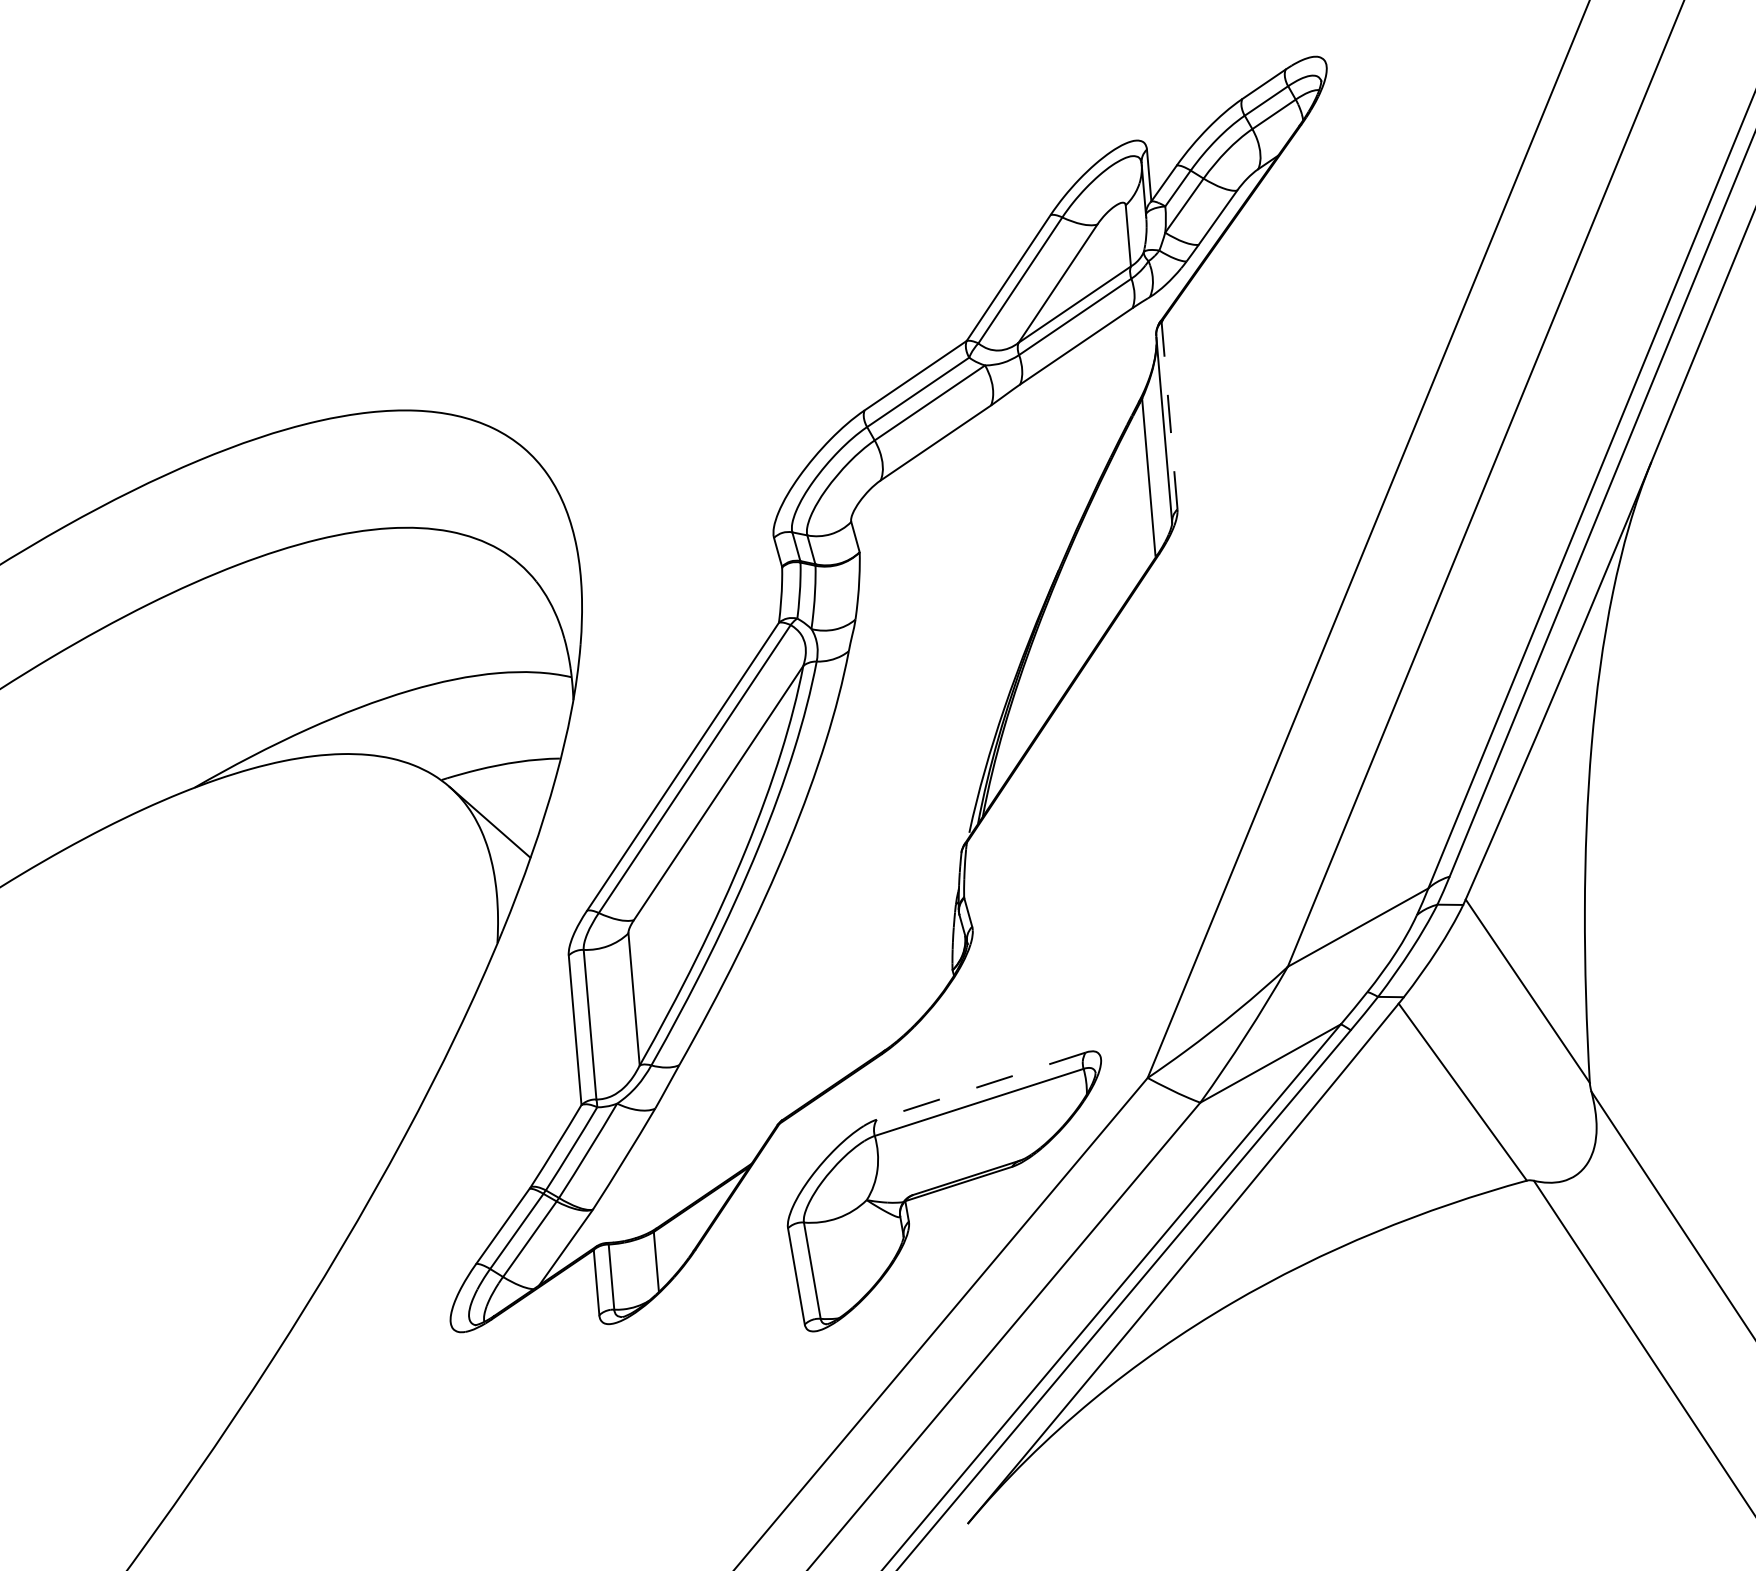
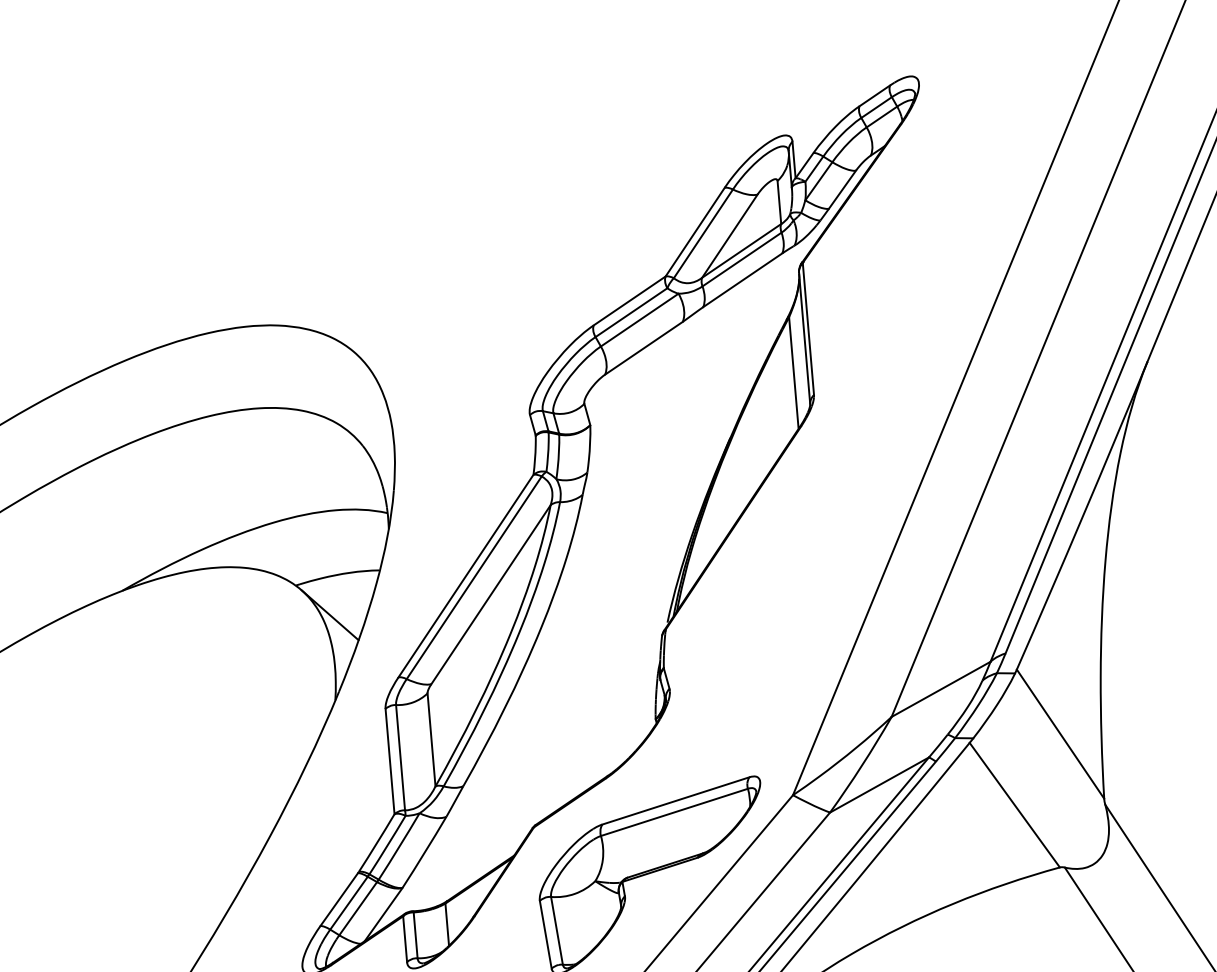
line: (1169, 415) -> (808, 328), dashed -> solid
line: (981, 1086) -> (676, 801), dashed -> solid

